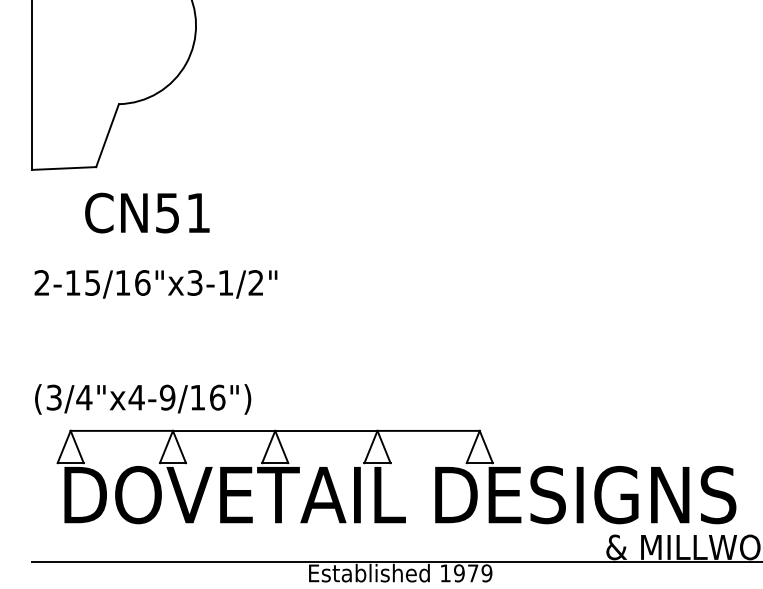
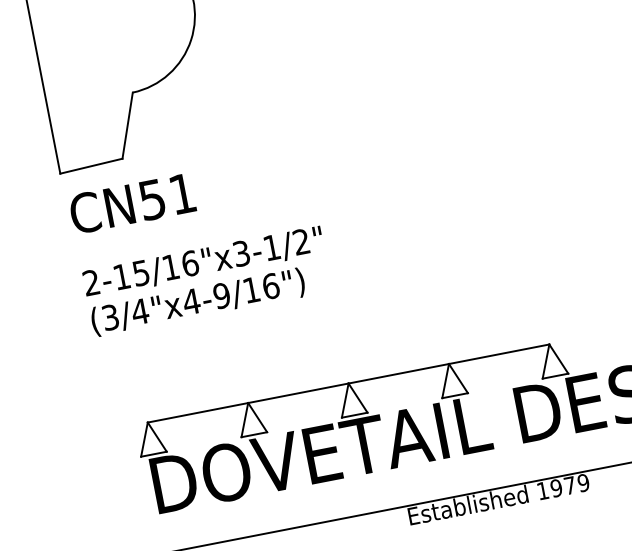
text: (147, 212) -> (132, 203), moved
text: (143, 399) -> (198, 302), moved

